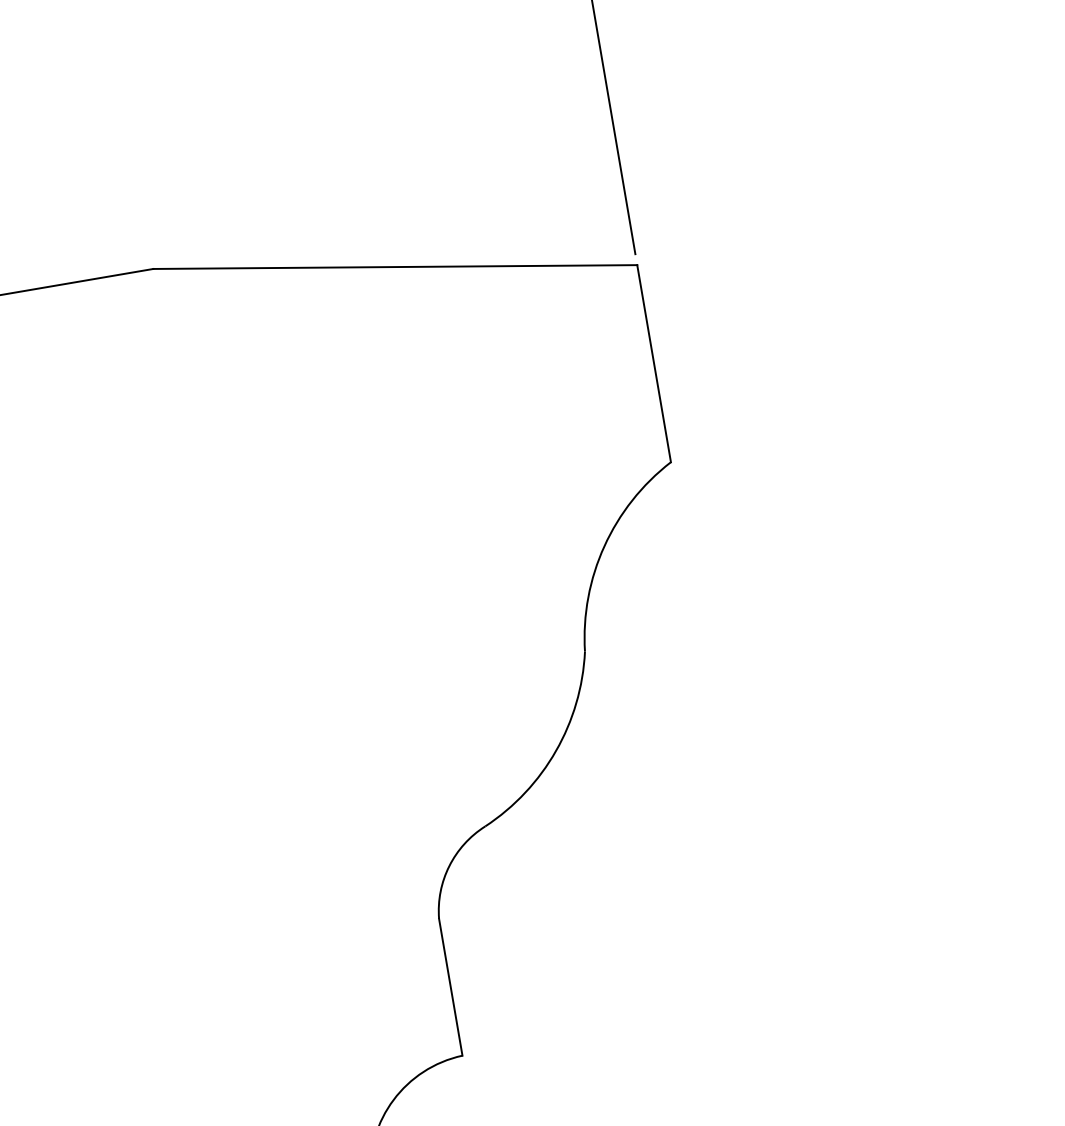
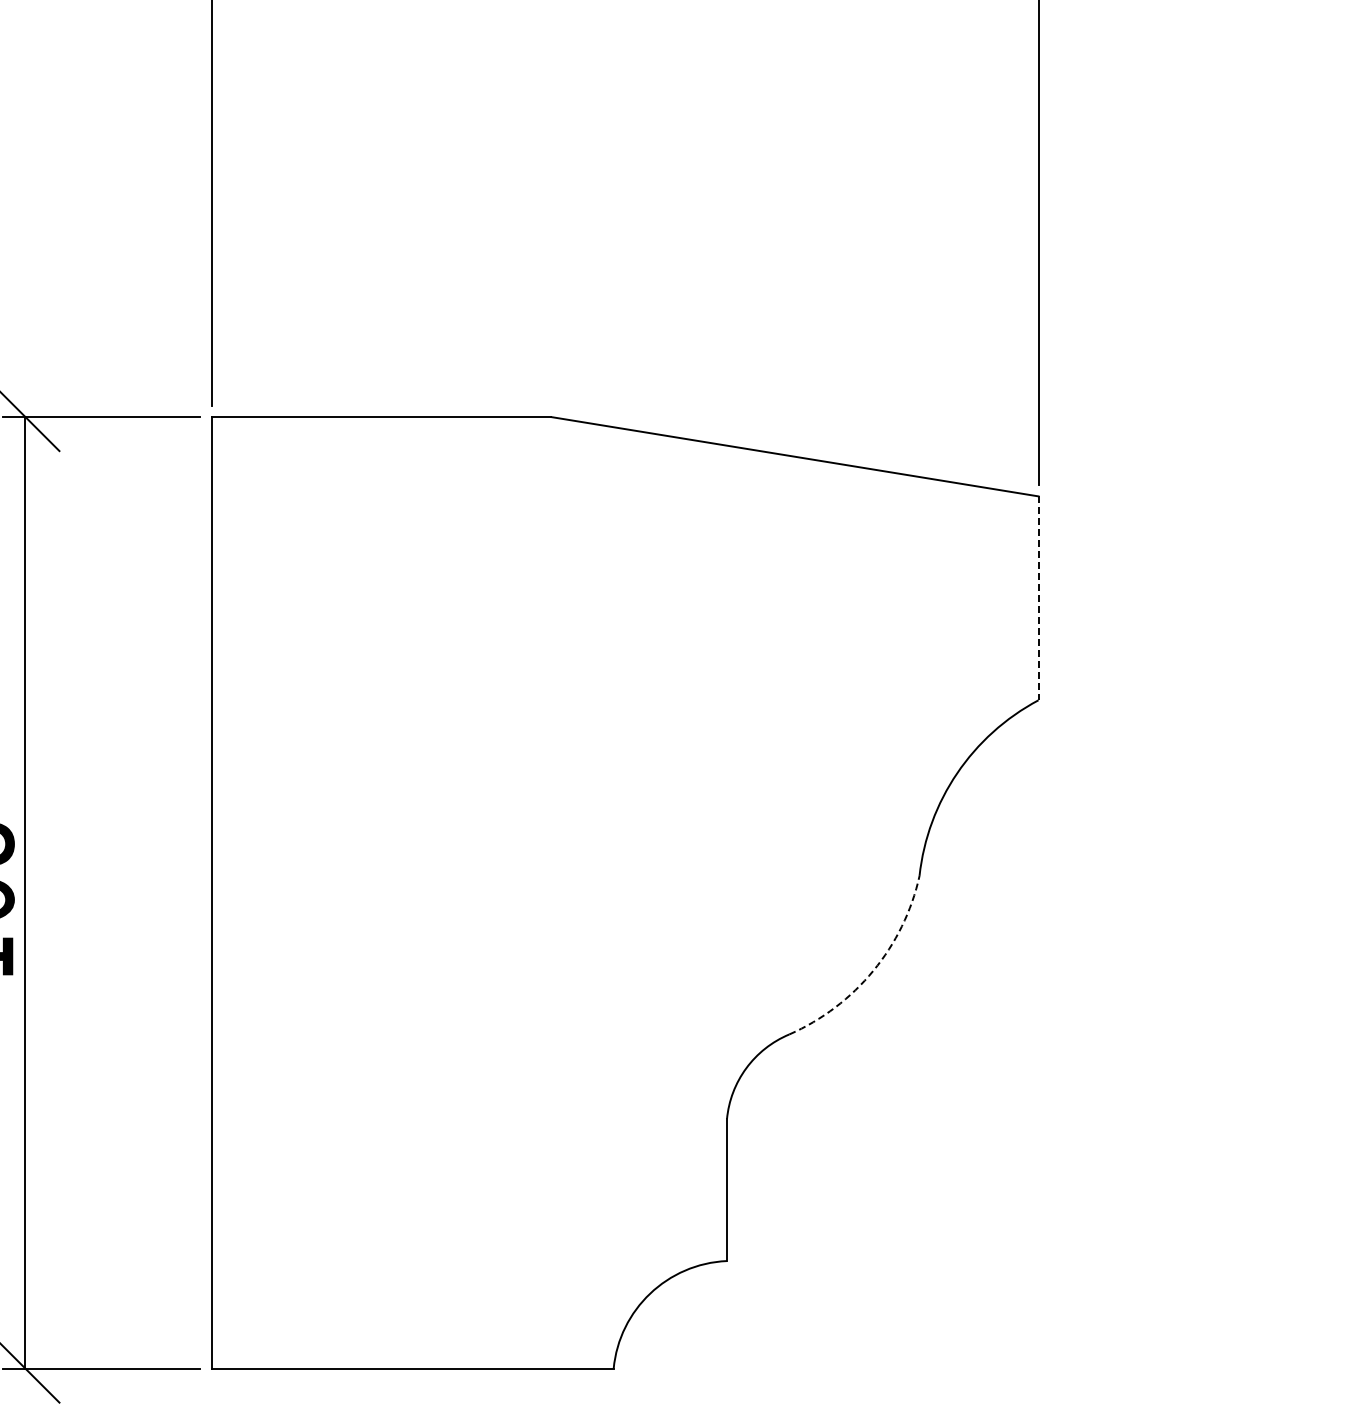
line: (654, 363) -> (1038, 598), solid -> dashed
arc: (556, 750) -> (873, 970), solid -> dashed

